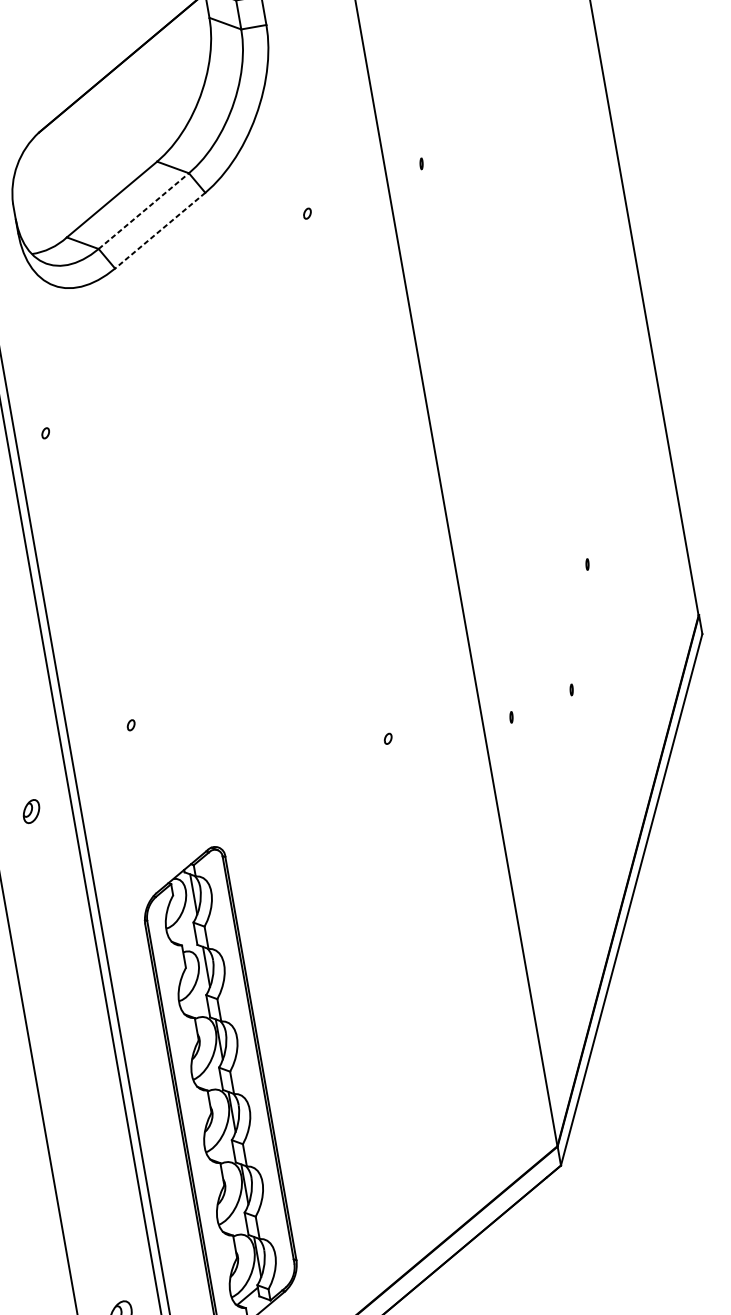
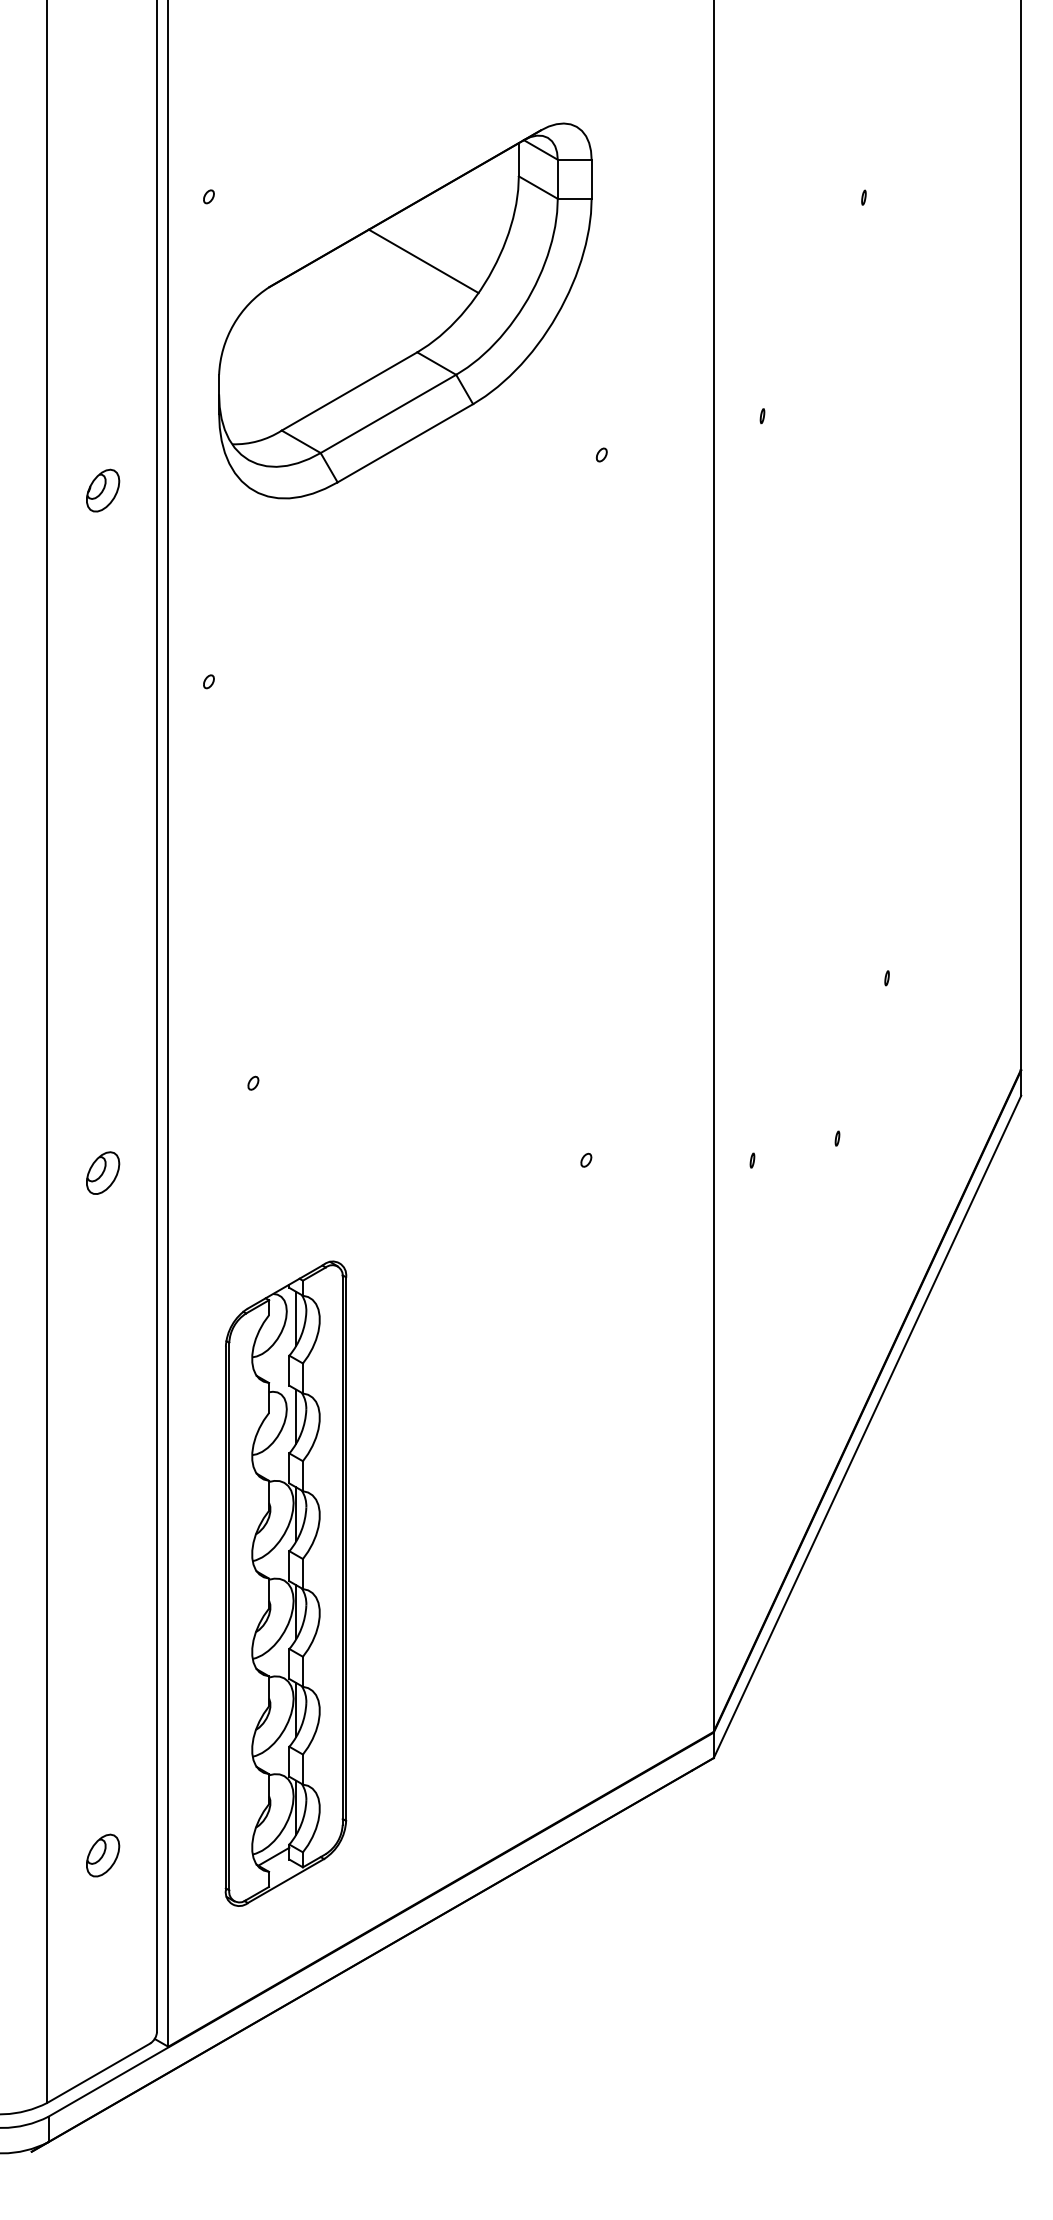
line: (149, 93) -> (423, 261), added
line: (143, 210) -> (388, 413), dashed -> solid
line: (159, 230) -> (404, 443), dashed -> solid
part: (31, 811) -> (103, 1172), size x1.43

